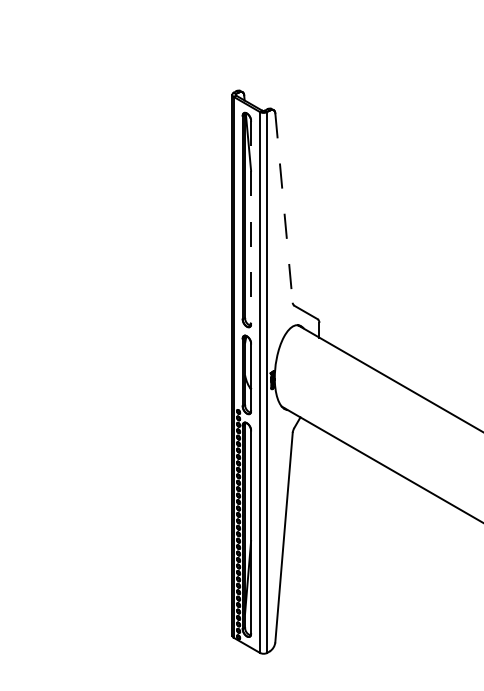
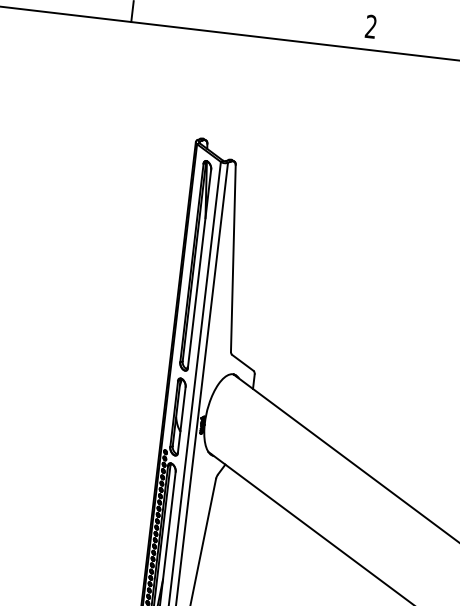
line: (284, 208) -> (233, 258), dashed -> solid
line: (251, 222) -> (199, 268), dashed -> solid

